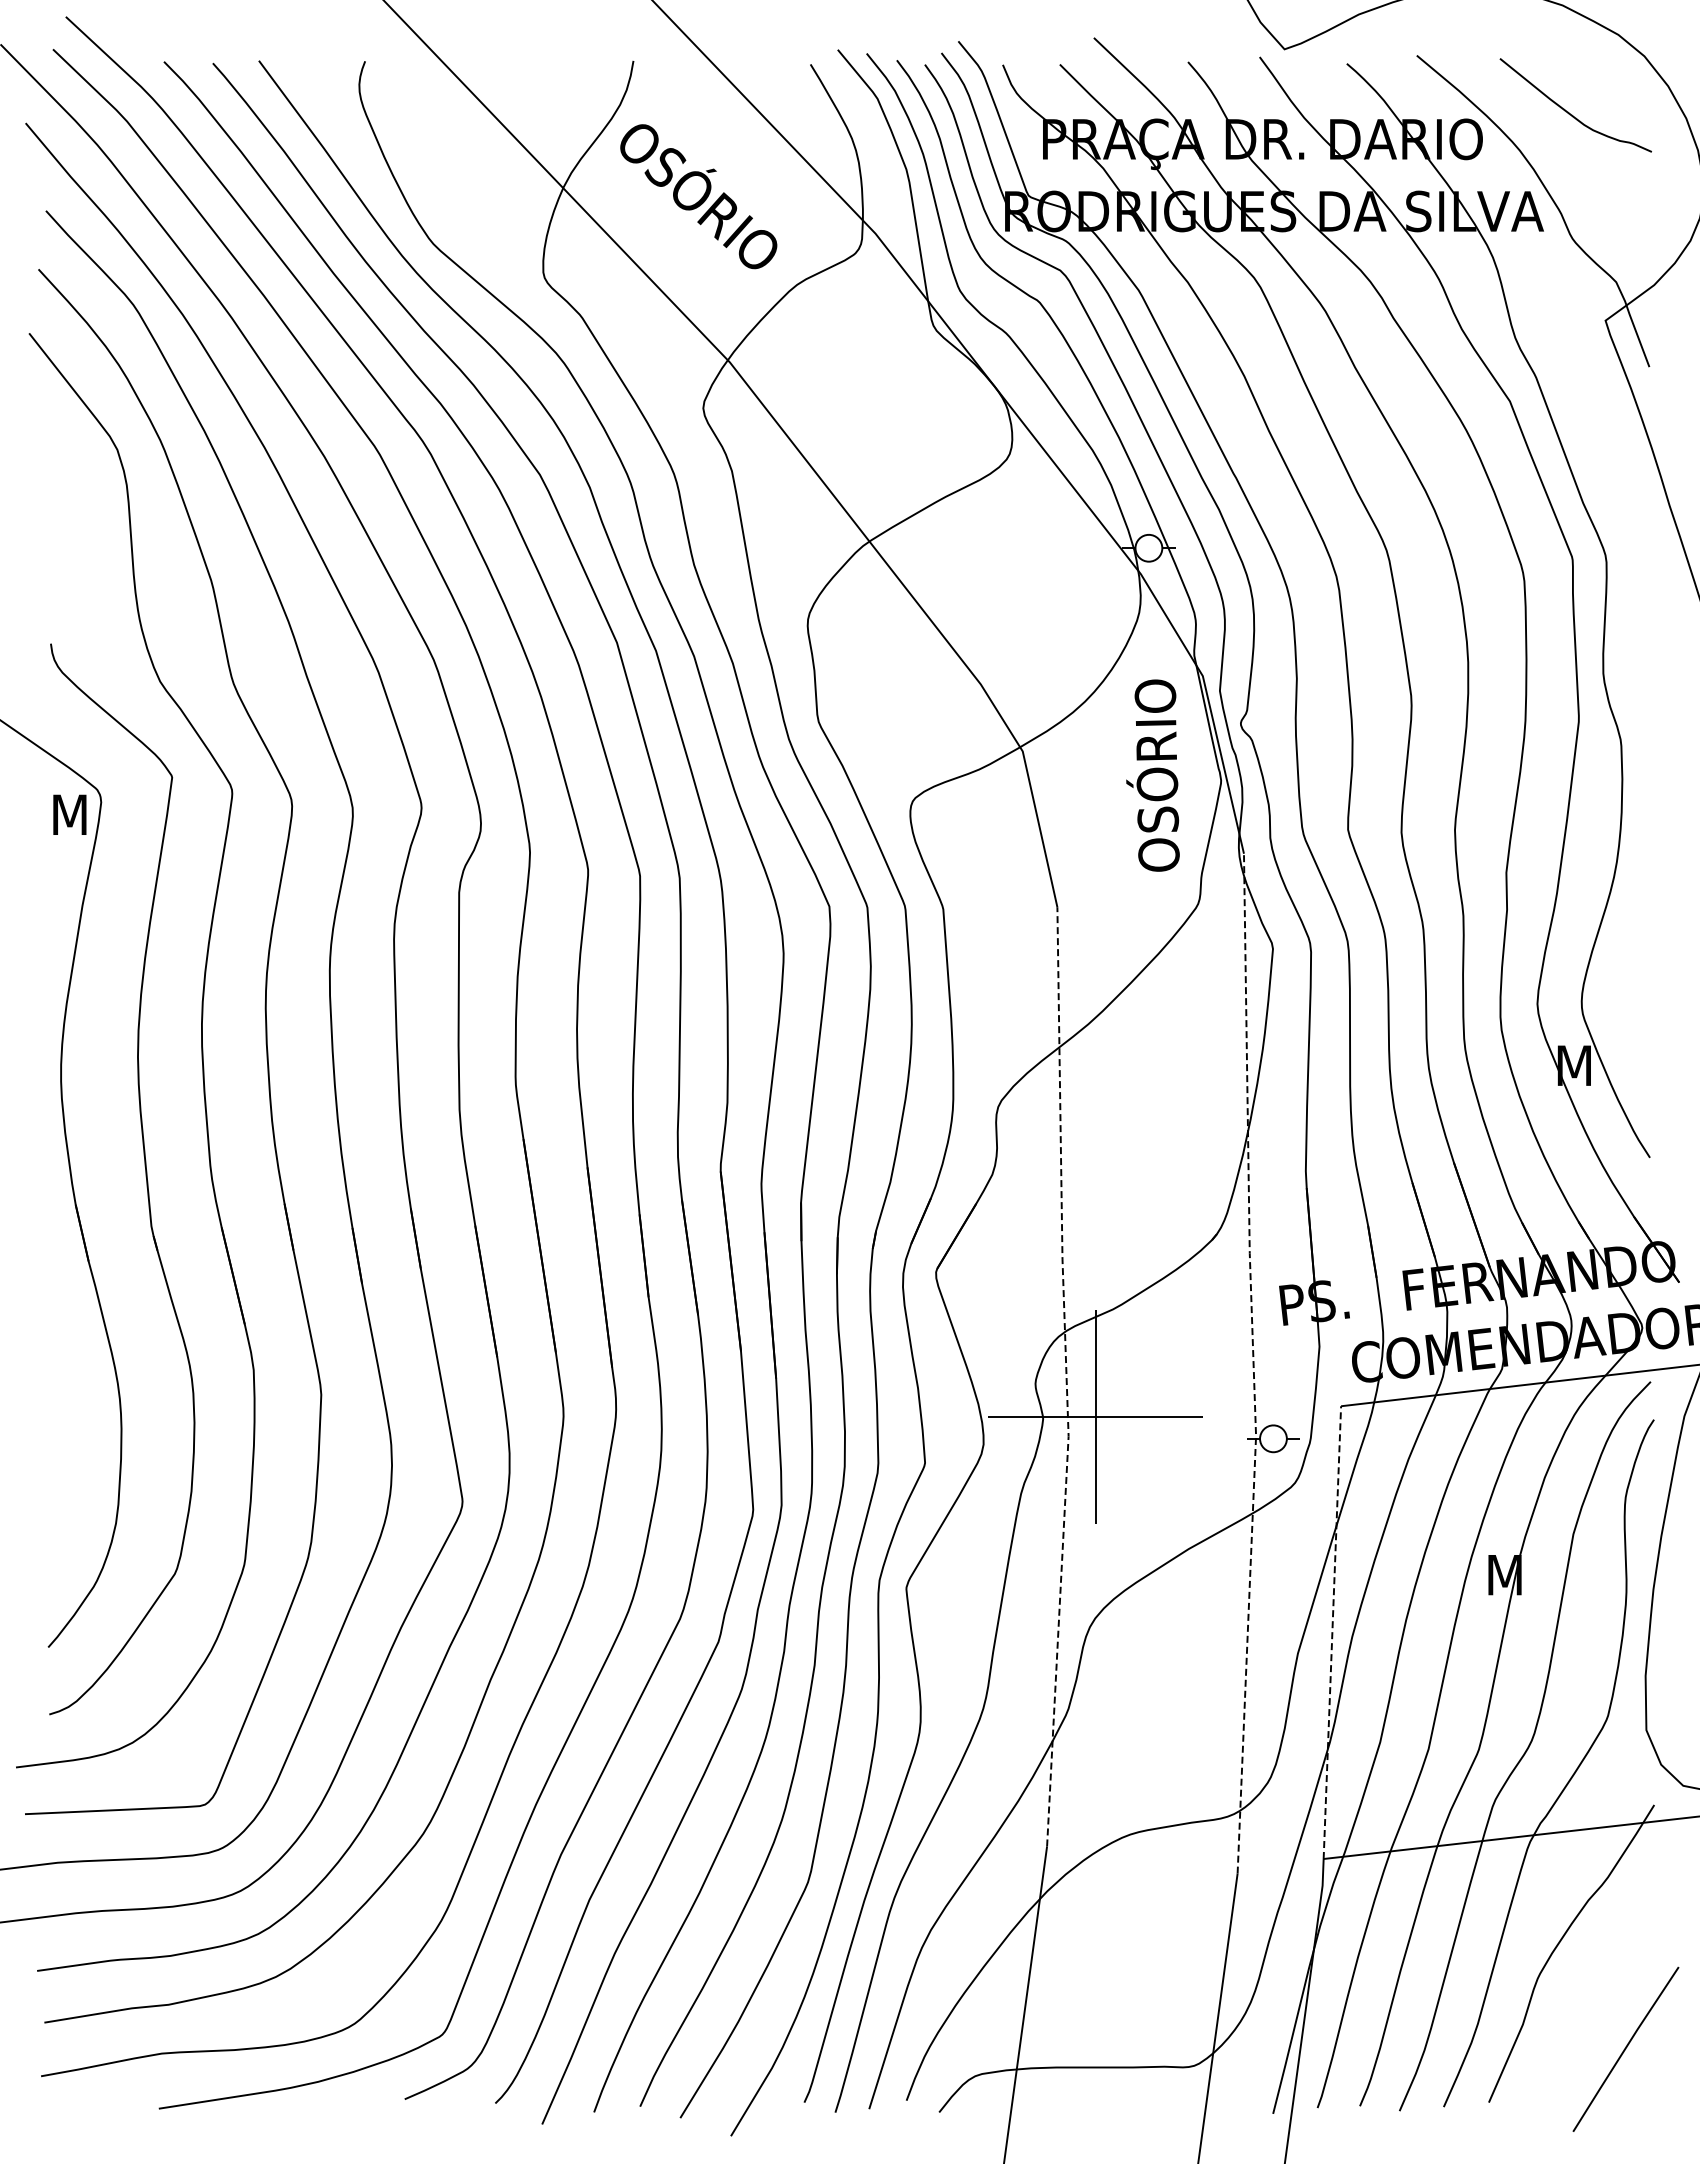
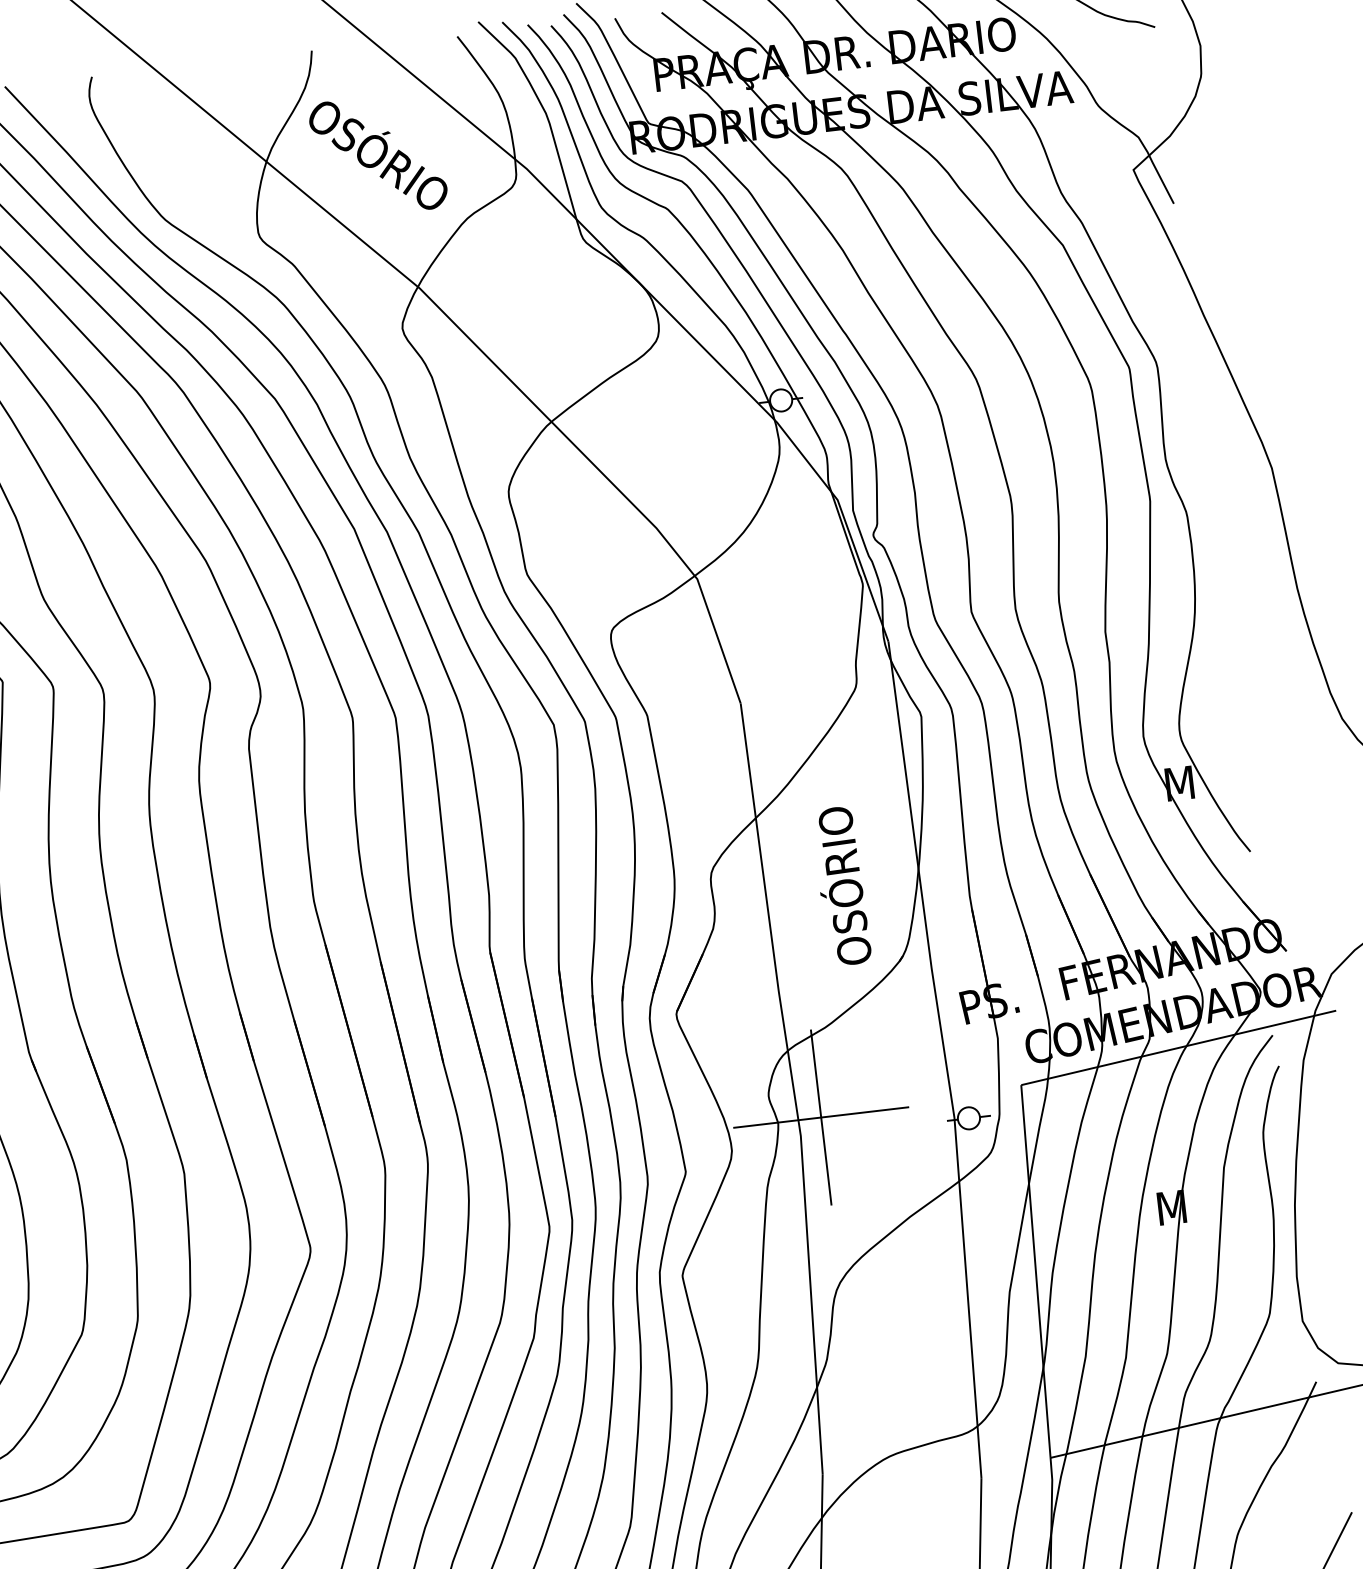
text: (1152, 775) -> (841, 886), moved
line: (1253, 1363) -> (945, 1058), dashed -> solid
line: (1066, 1376) -> (793, 1087), dashed -> solid
line: (1332, 1632) -> (1036, 1271), dashed -> solid

